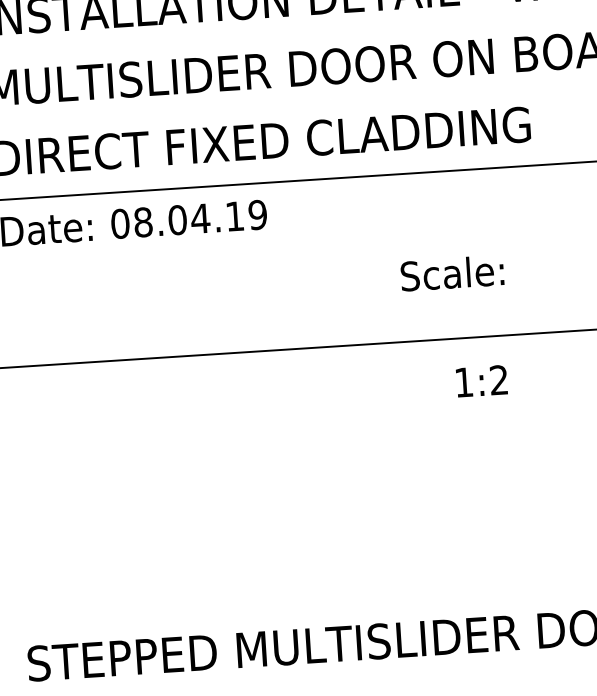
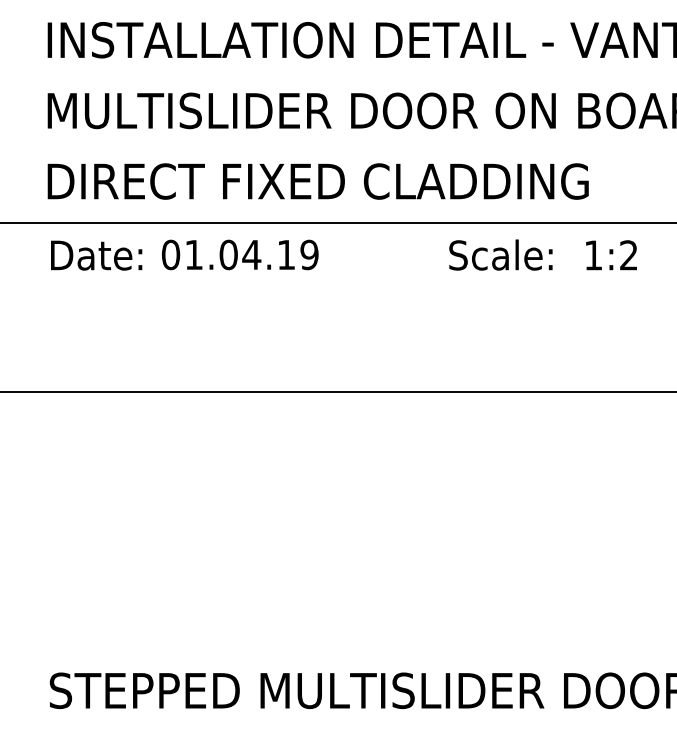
text: (143, 221) -> (194, 254), 08.04.19 -> 01.04.19
text: (451, 272) -> (500, 254), moved
text: (481, 381) -> (611, 255), moved

